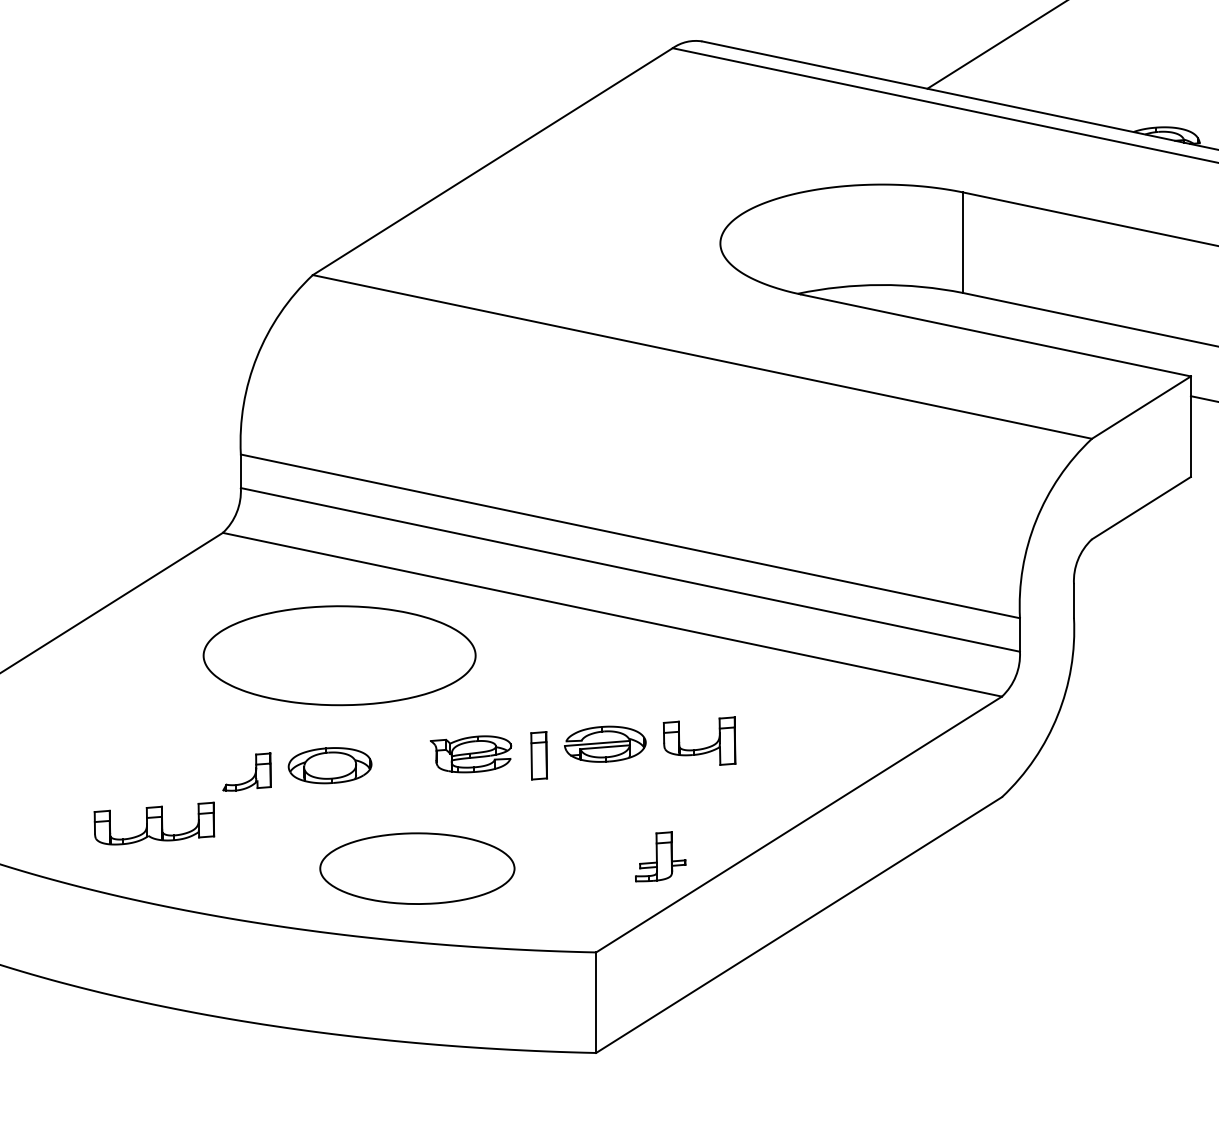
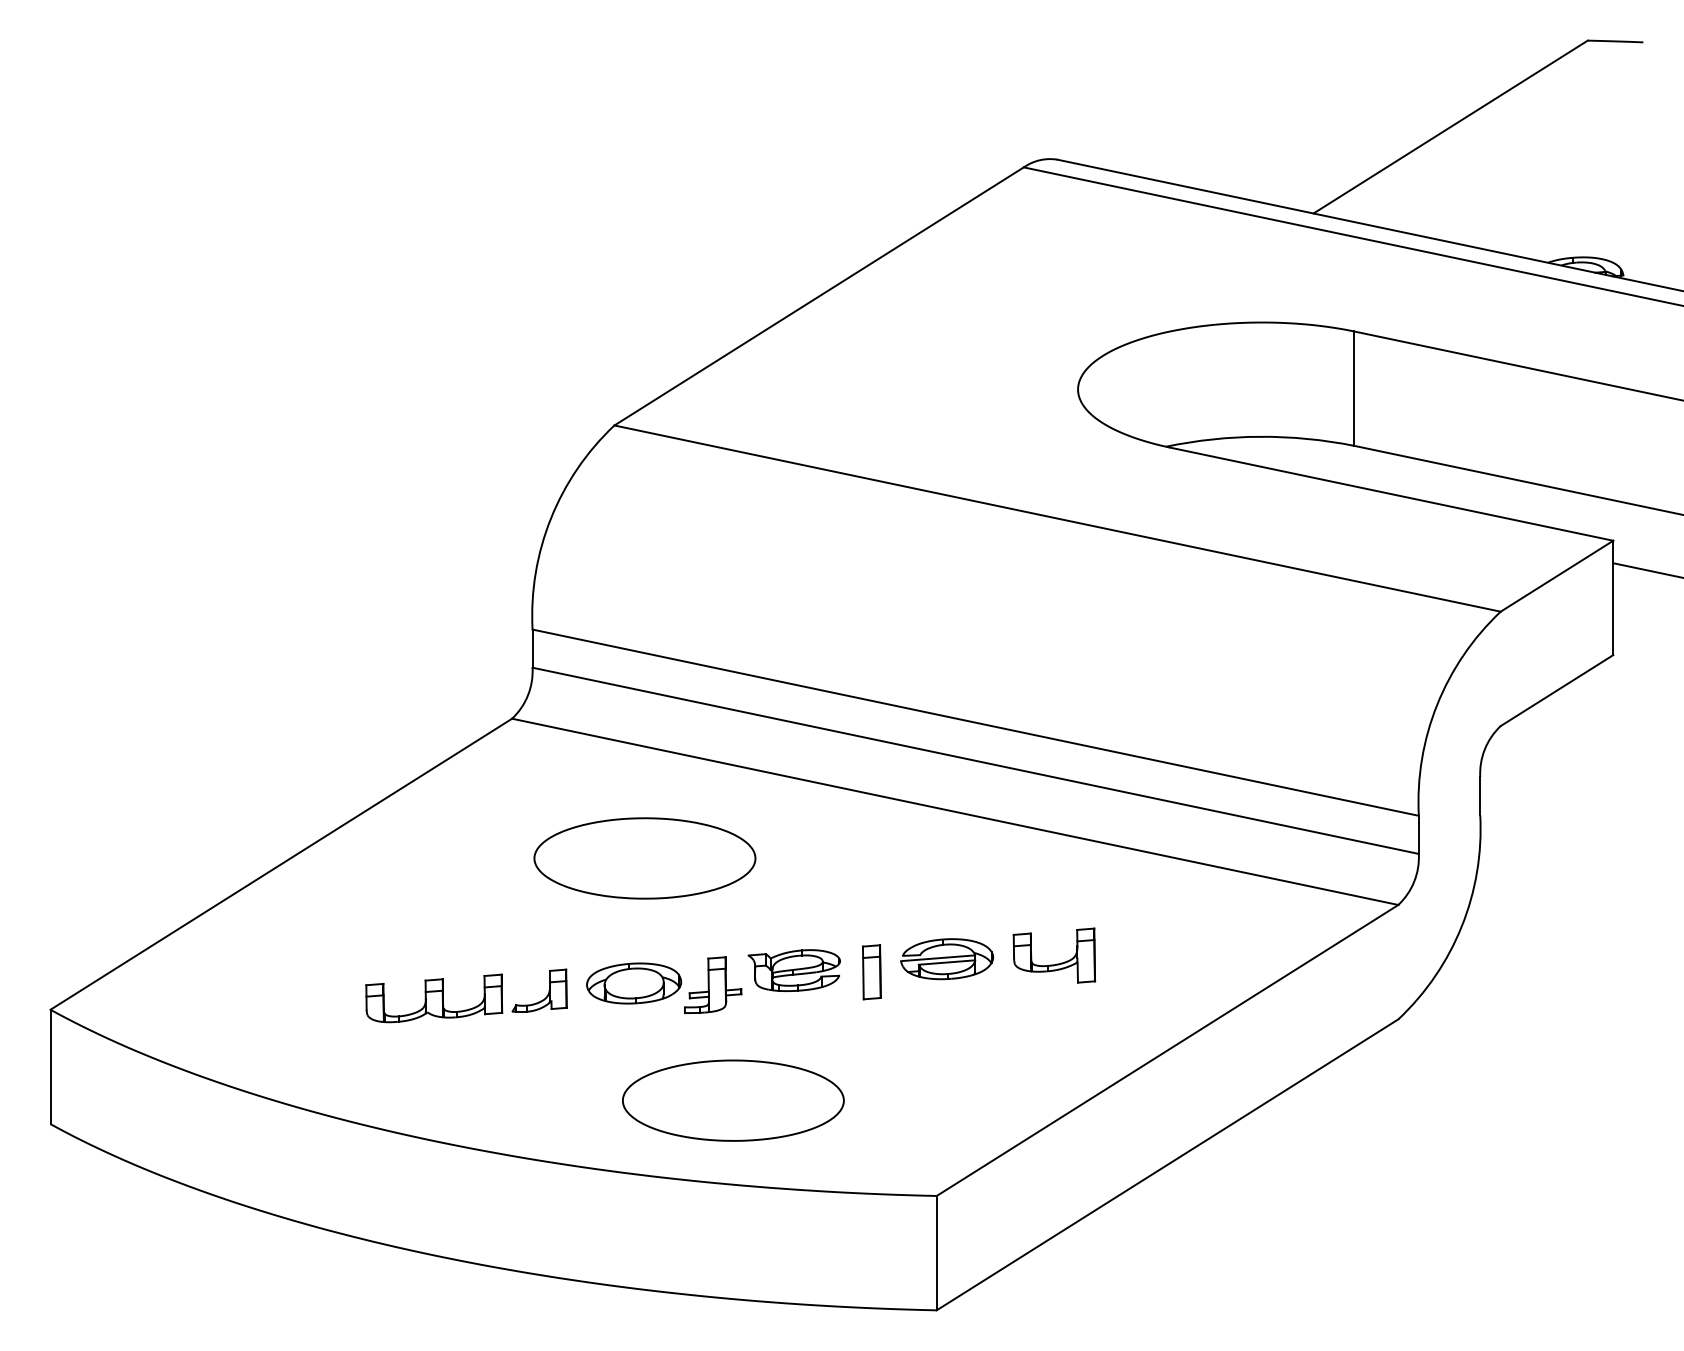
part: (339, 655) -> (644, 858), size x0.71
part: (154, 823) -> (434, 998), moved
part: (661, 856) -> (713, 984), moved

